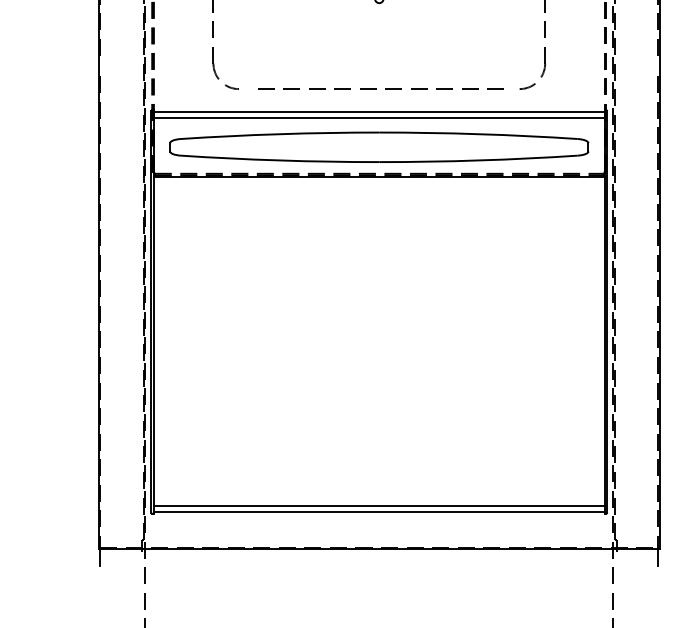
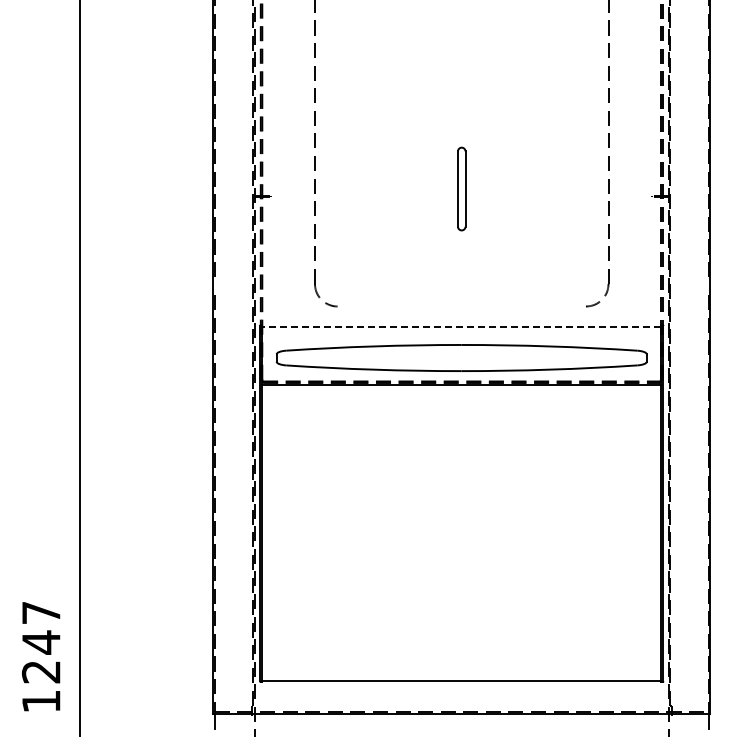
line: (376, 87) -> (459, 305), removed
line: (379, 111) -> (461, 326), solid -> dashed
line: (379, 118) -> (461, 332), removed
line: (379, 506) -> (461, 675), removed

